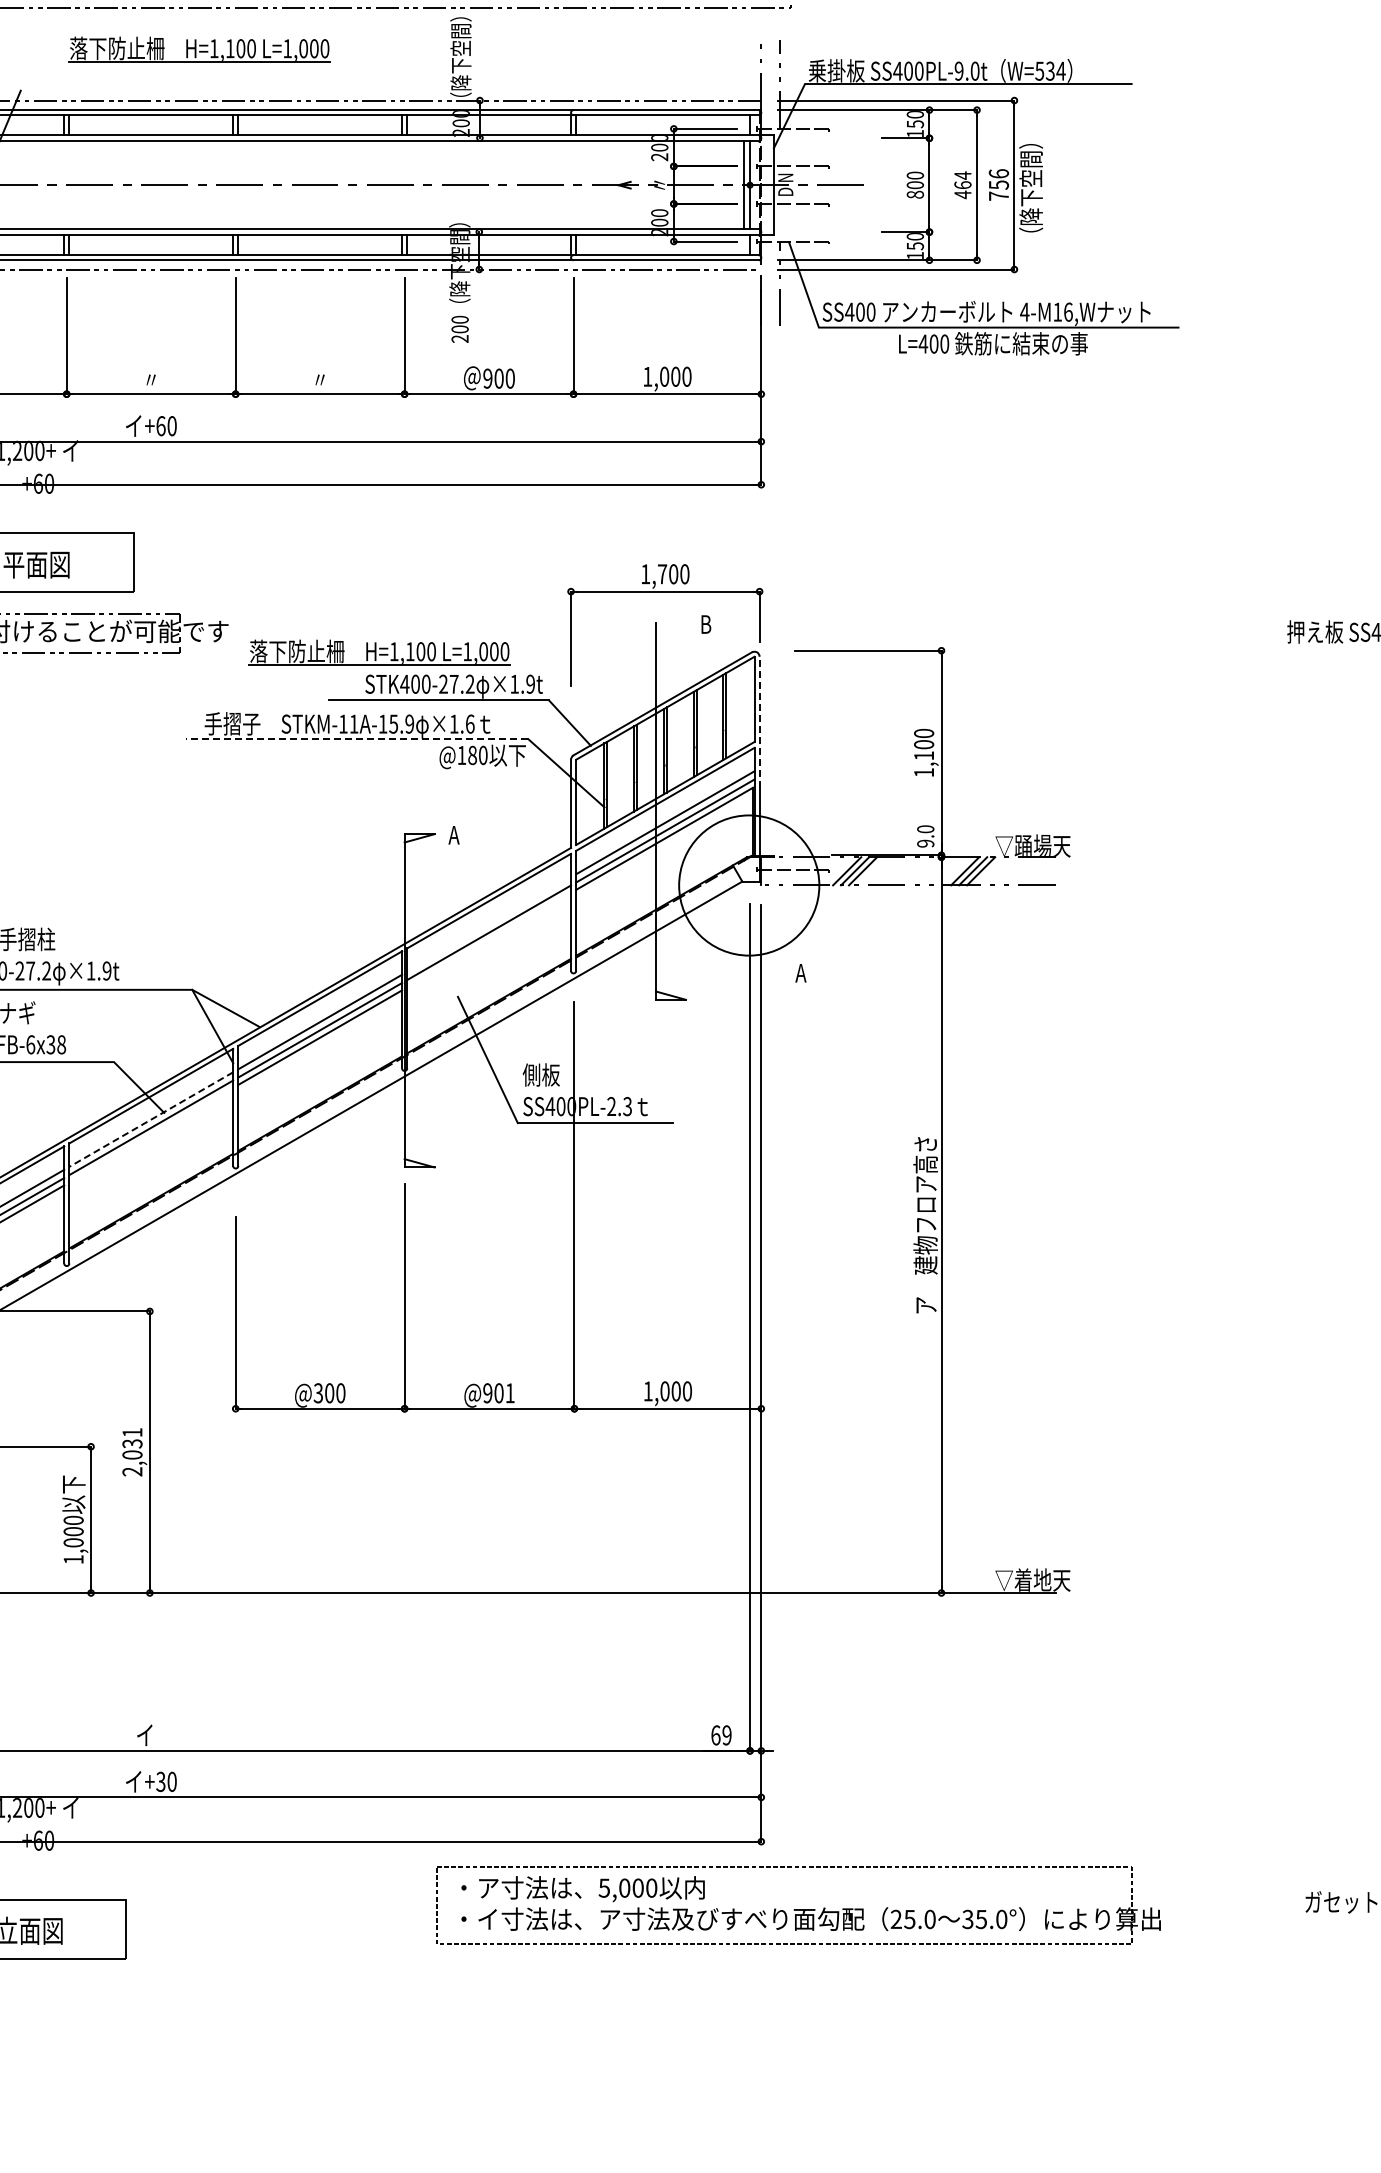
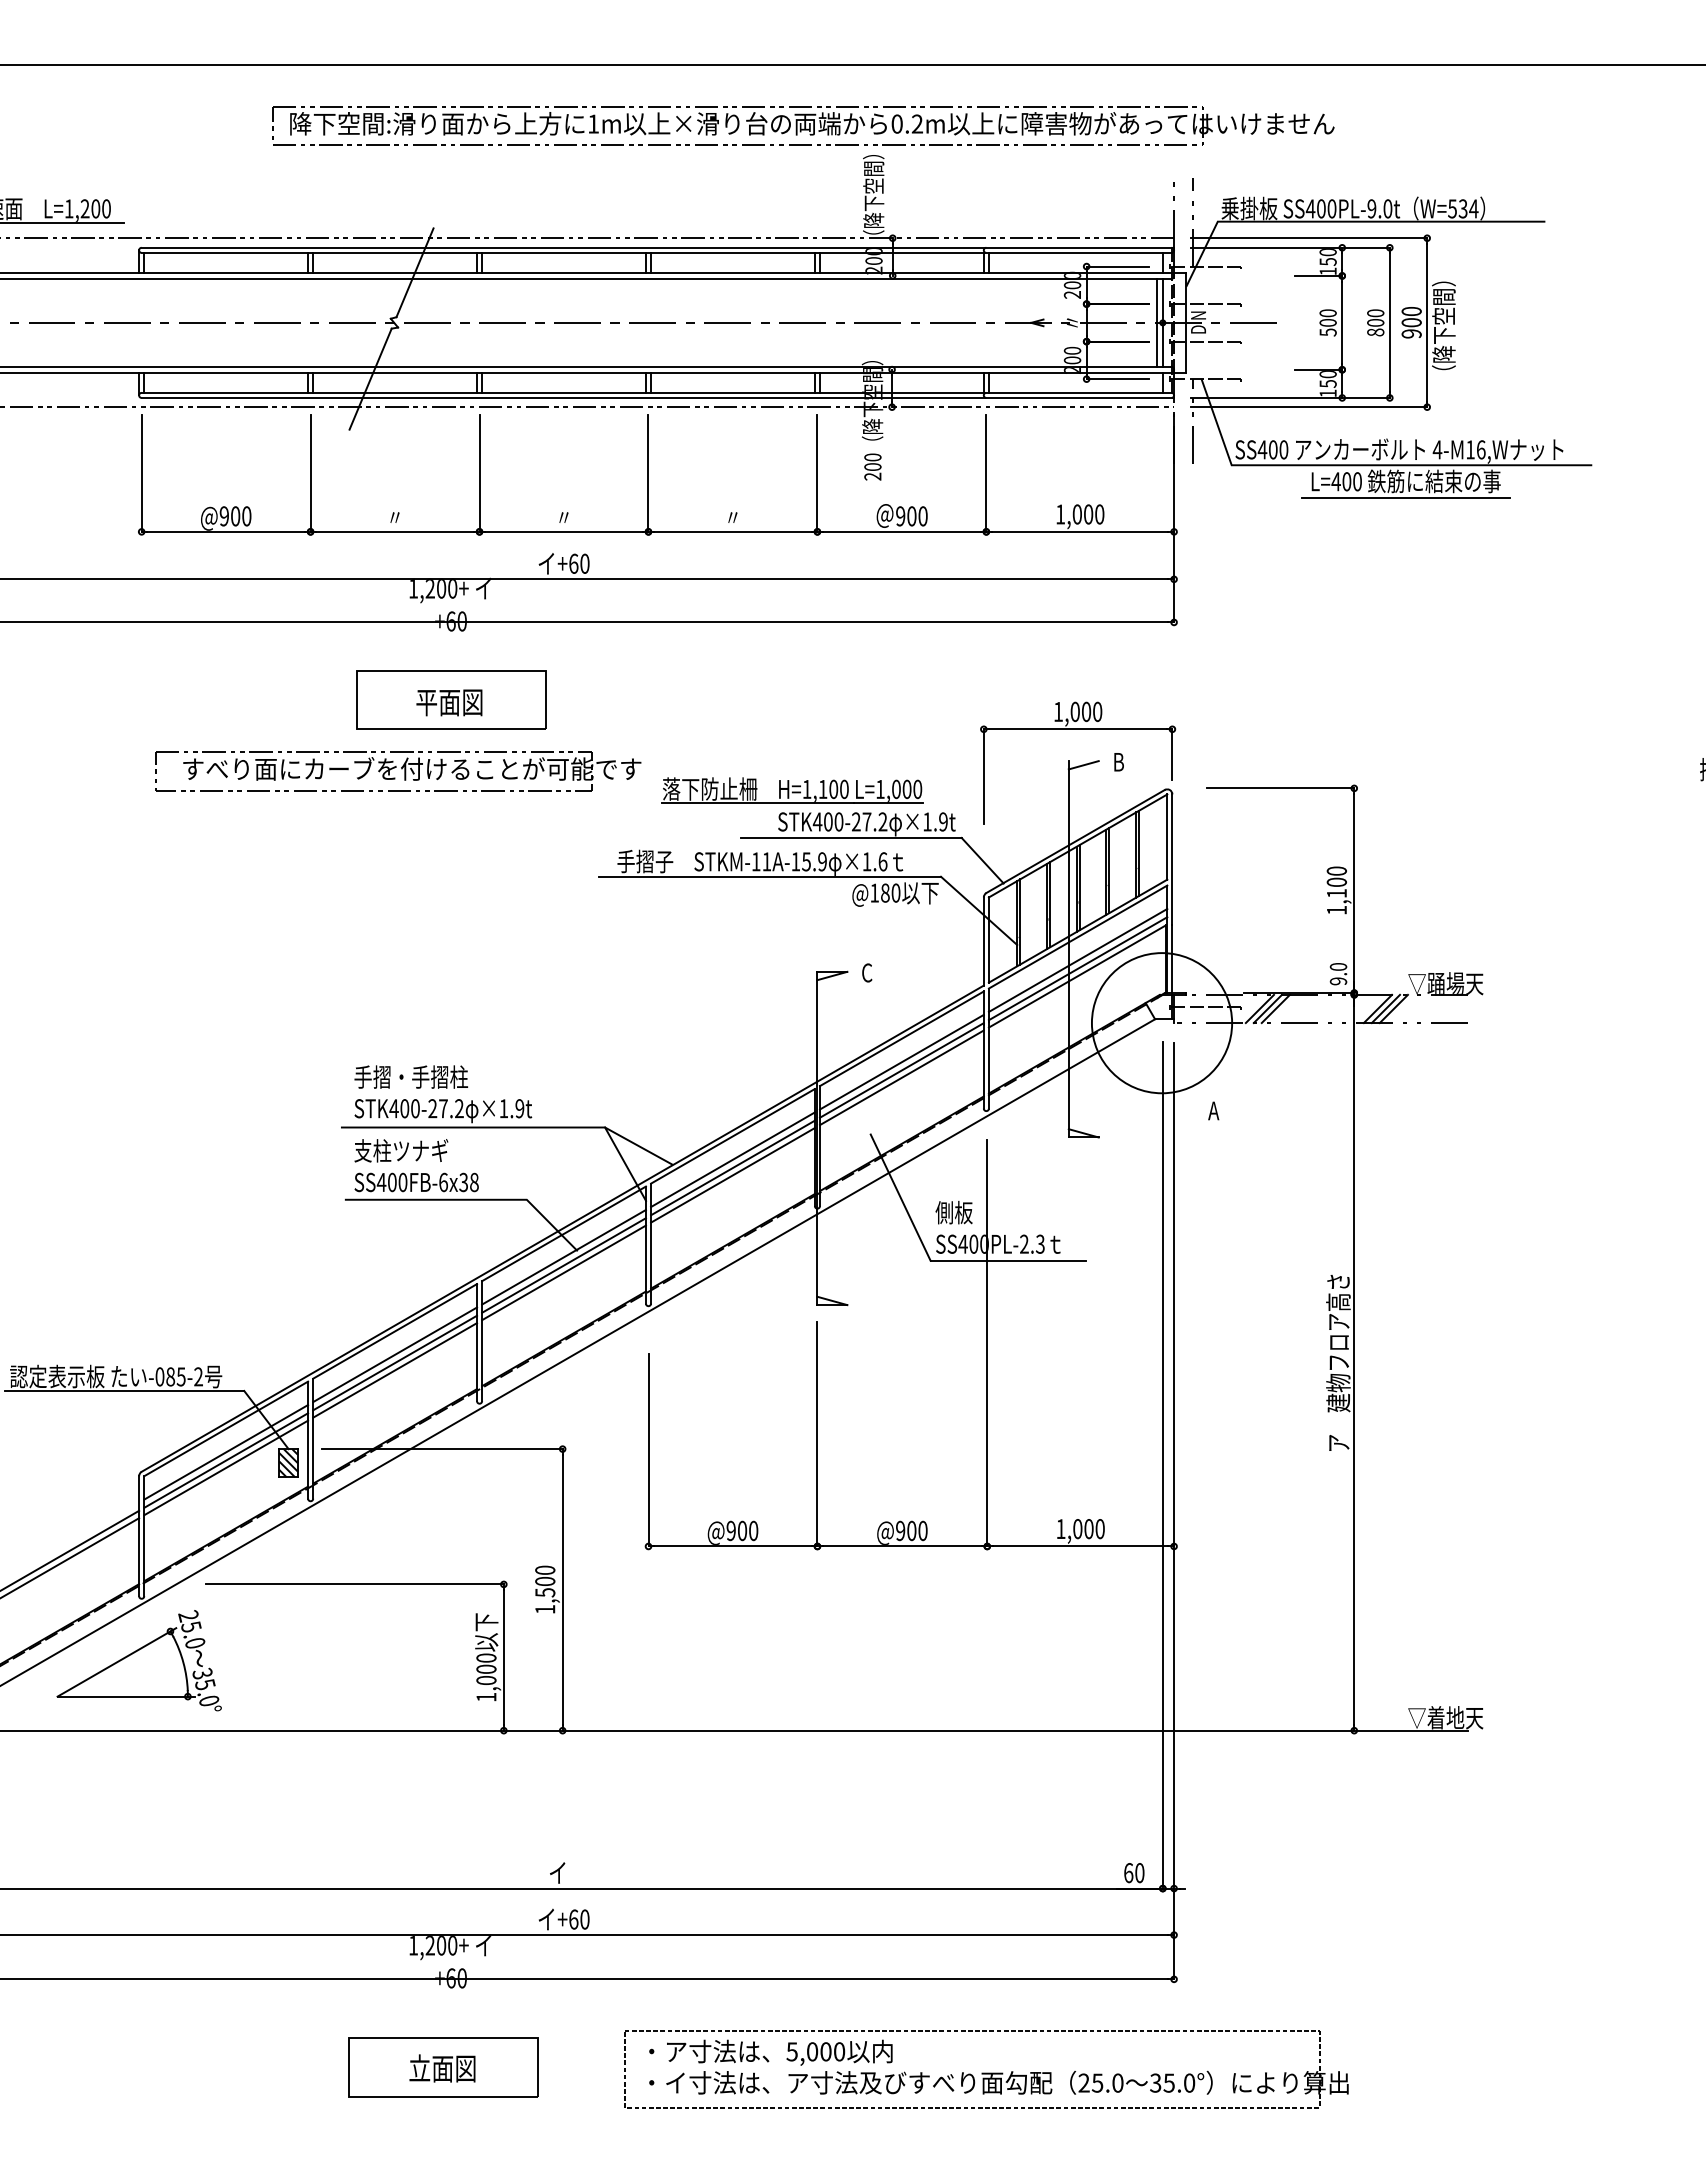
part: (199, 49) -> (612, 187), removed
text: (962, 184) -> (1375, 322), 464 -> 800
text: (998, 184) -> (1411, 322), 756 -> 900
text: (914, 194) -> (1327, 332), 800 -> 500
line: (992, 359) -> (1405, 497), added
text: (661, 573) -> (1074, 711), 1,700 -> 1,000
line: (670, 627) -> (1083, 765), added
line: (759, 721) -> (1172, 859), dashed -> solid
line: (357, 738) -> (770, 876), dashed -> solid
text: (453, 834) -> (866, 972), A -> C
line: (488, 923) -> (901, 1061), added
line: (488, 939) -> (901, 1077), added
line: (151, 1119) -> (564, 1257), dashed -> solid
line: (150, 1134) -> (563, 1272), added
text: (317, 1392) -> (730, 1530), @300 -> @900
text: (509, 1392) -> (922, 1530), @901 -> @900
text: (132, 1451) -> (545, 1589), 2,031 -> 1,500
text: (726, 1735) -> (1139, 1873), 69 -> 60
text: (160, 1781) -> (573, 1919), +30 -> +60
part: (798, 1905) -> (986, 2069), moved

